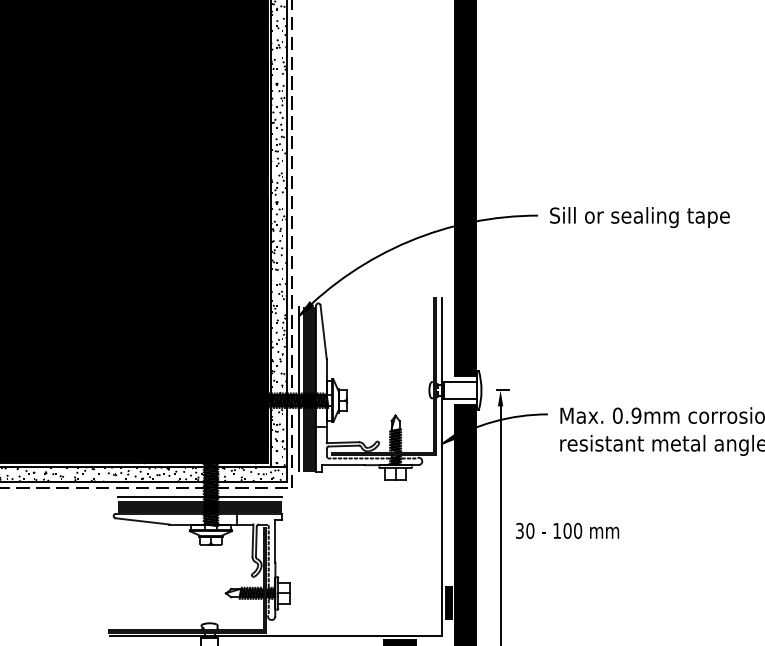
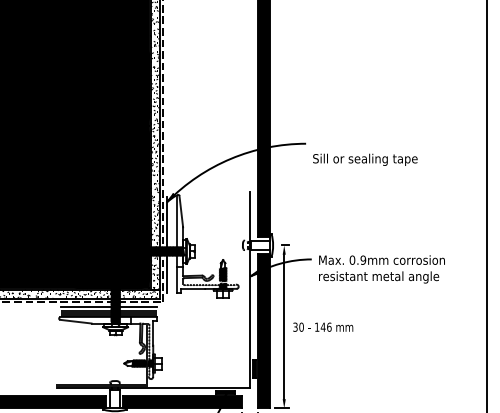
text: (640, 216) -> (365, 159), moved
fill: (384, 376) -> (216, 237), removed
fill: (308, 388) -> (172, 244), removed
text: (571, 529) -> (325, 326), 100 -> 146

